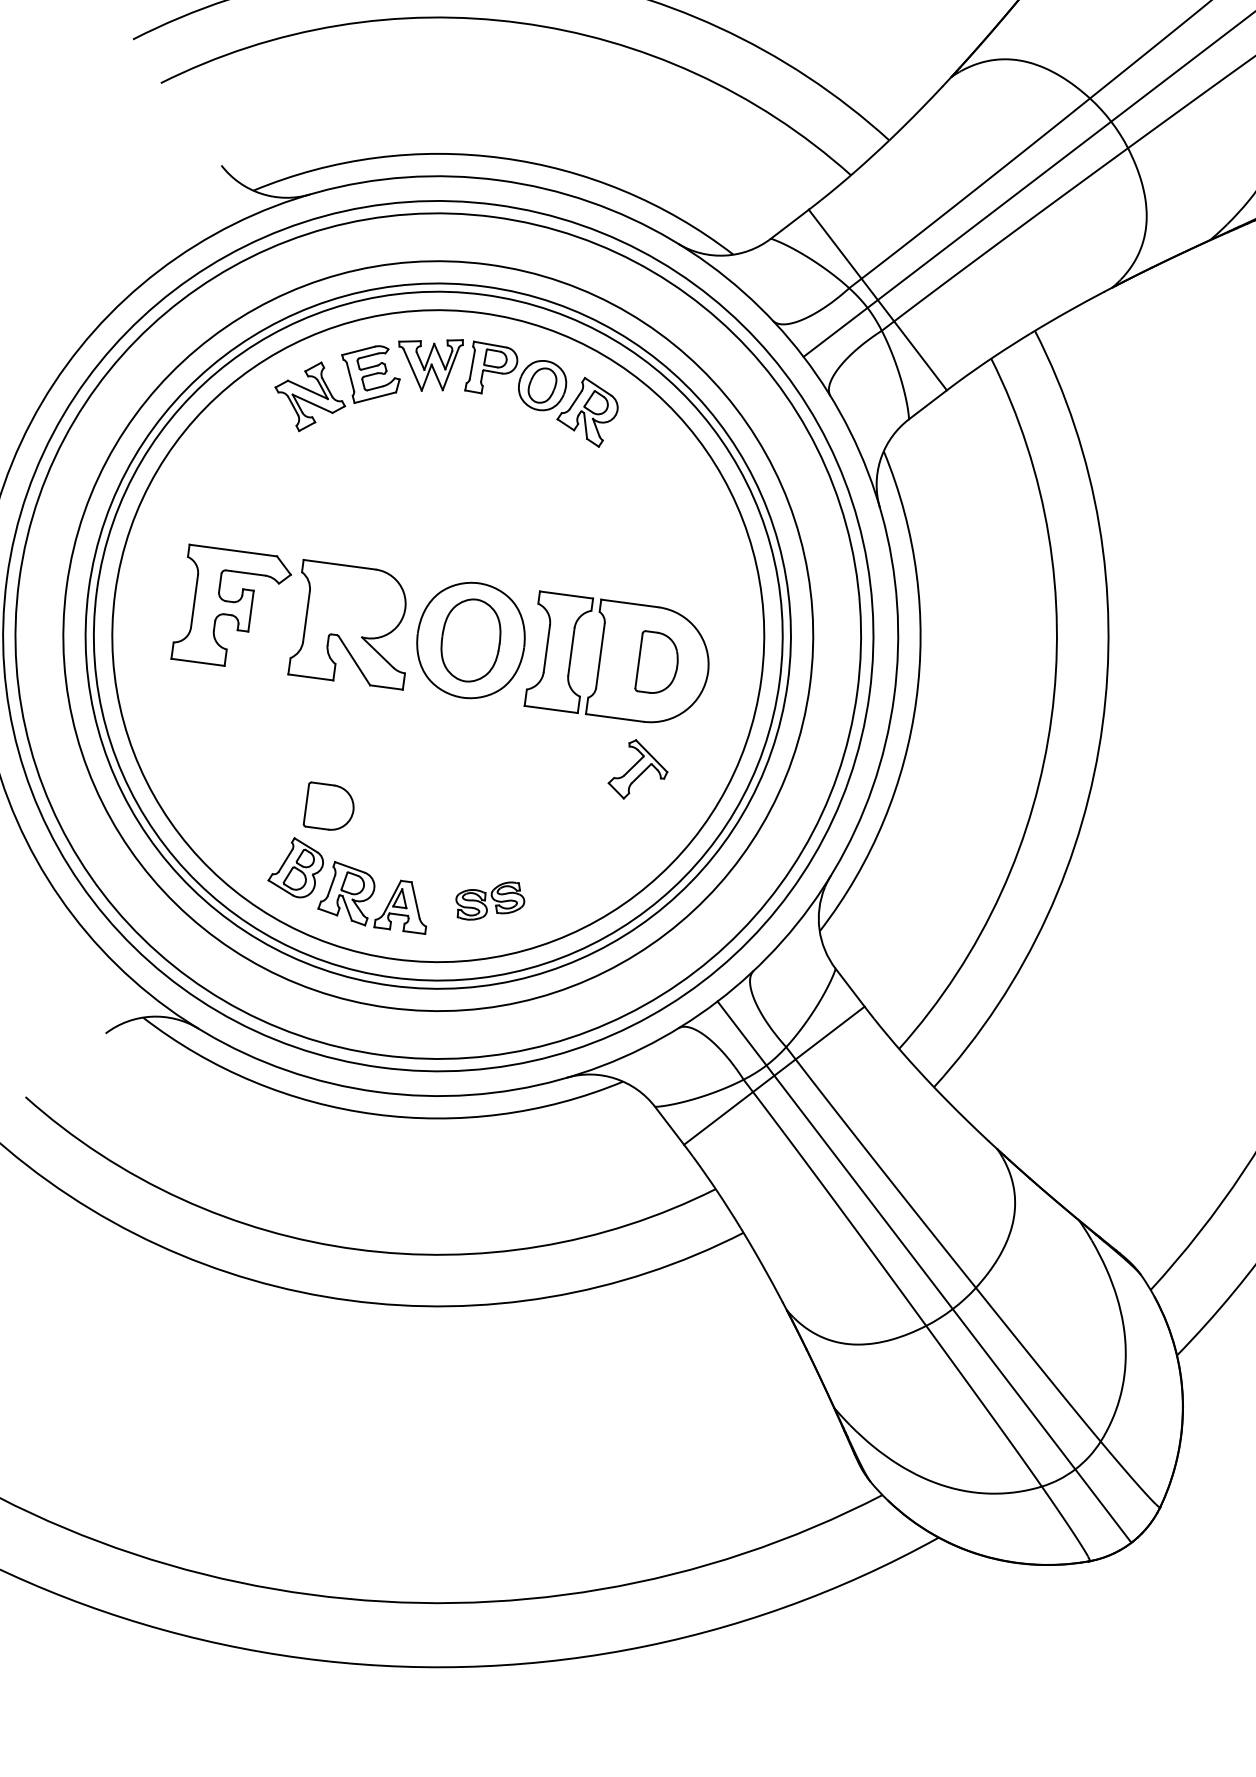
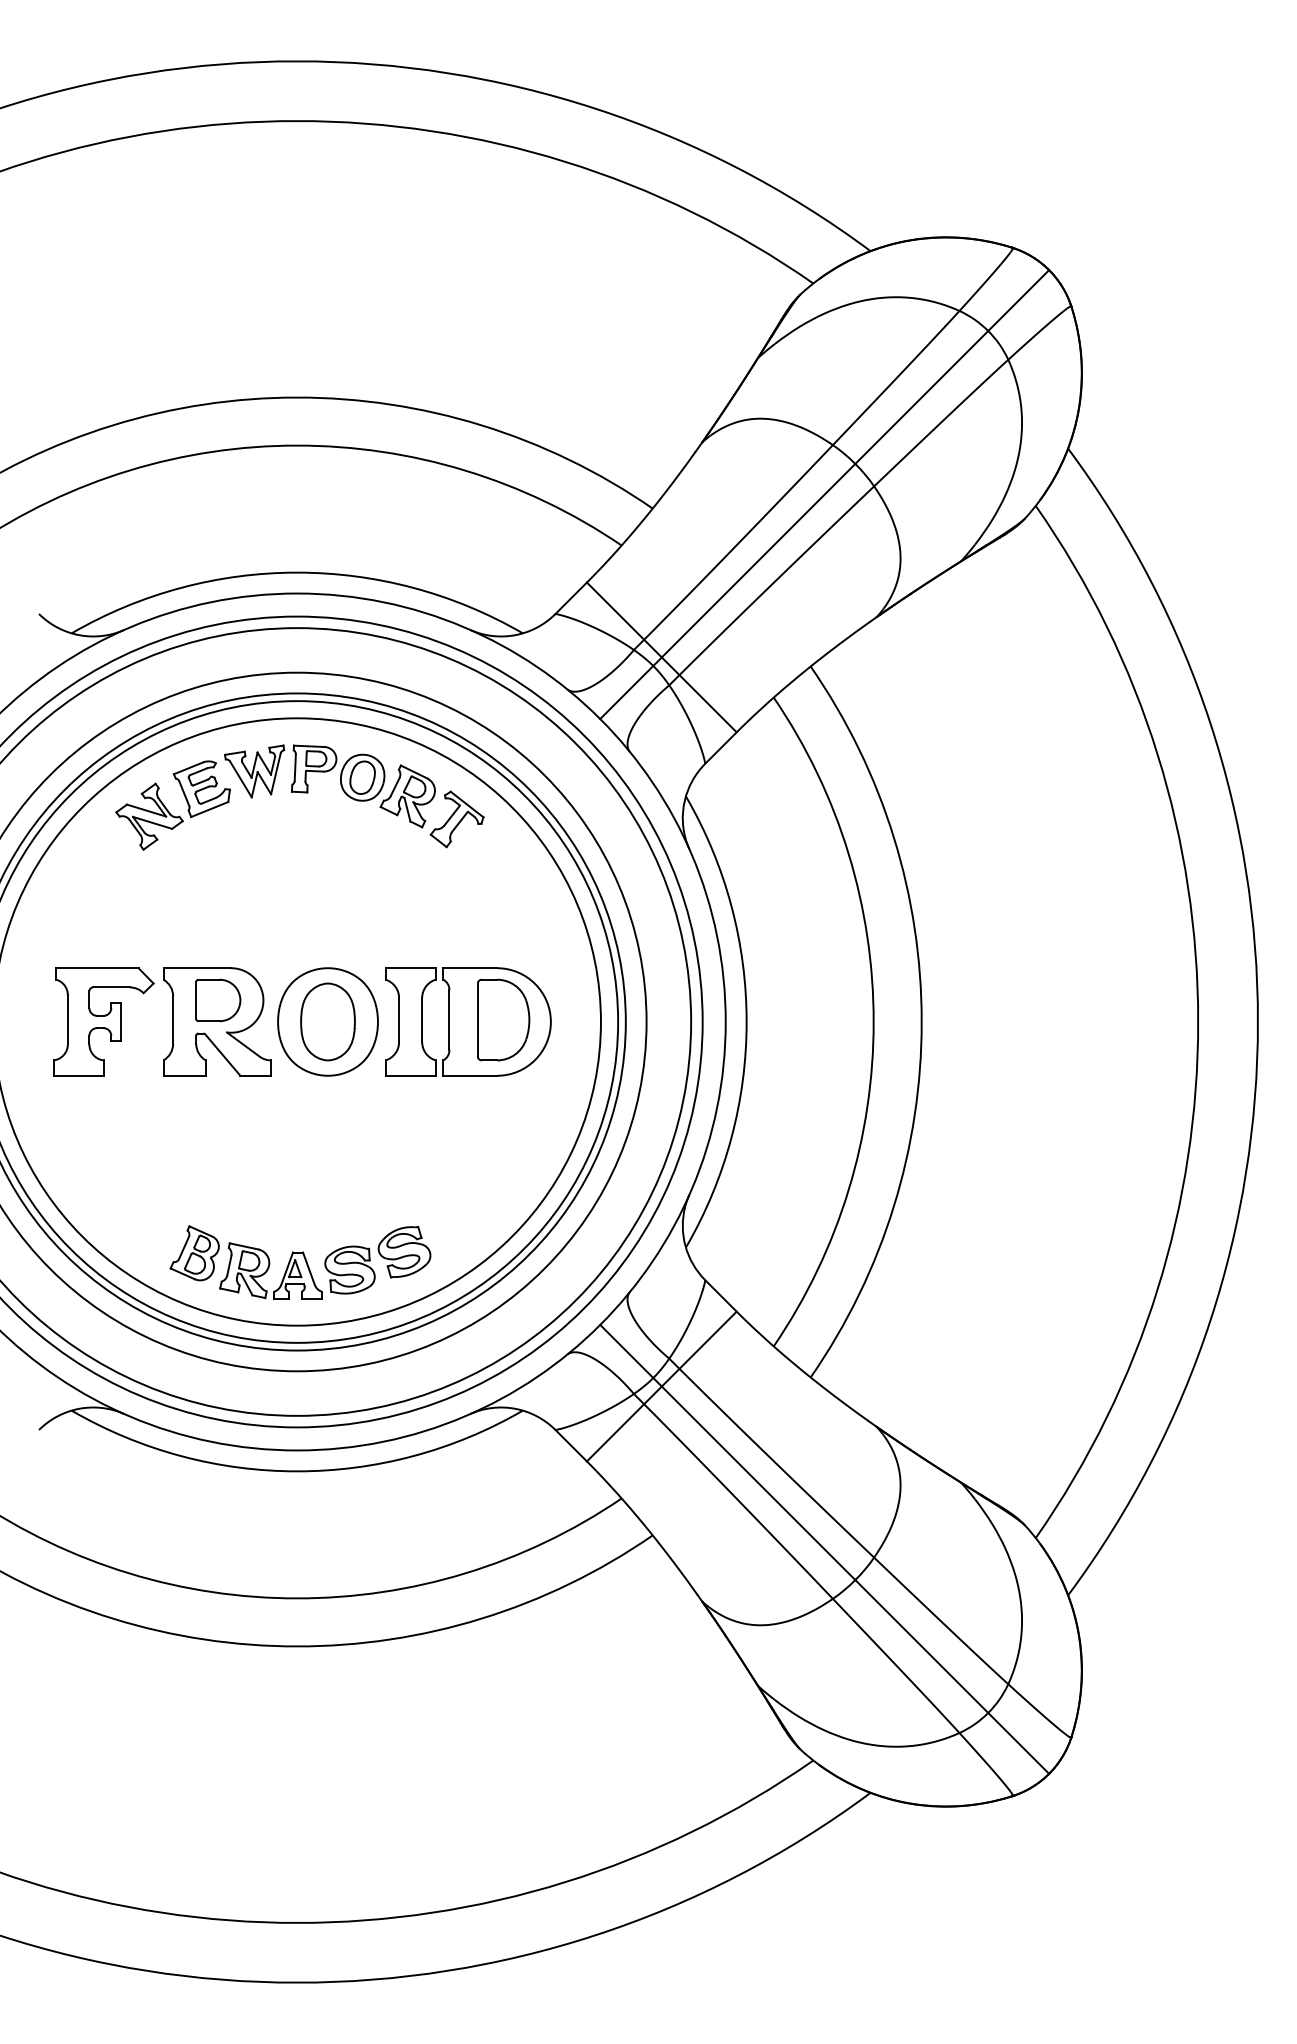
part: (658, 662) -> (503, 1019), size x1.43
part: (638, 770) -> (456, 819), moved
part: (330, 807) -> (218, 1000), moved
part: (489, 900) -> (377, 1259), size x1.67

